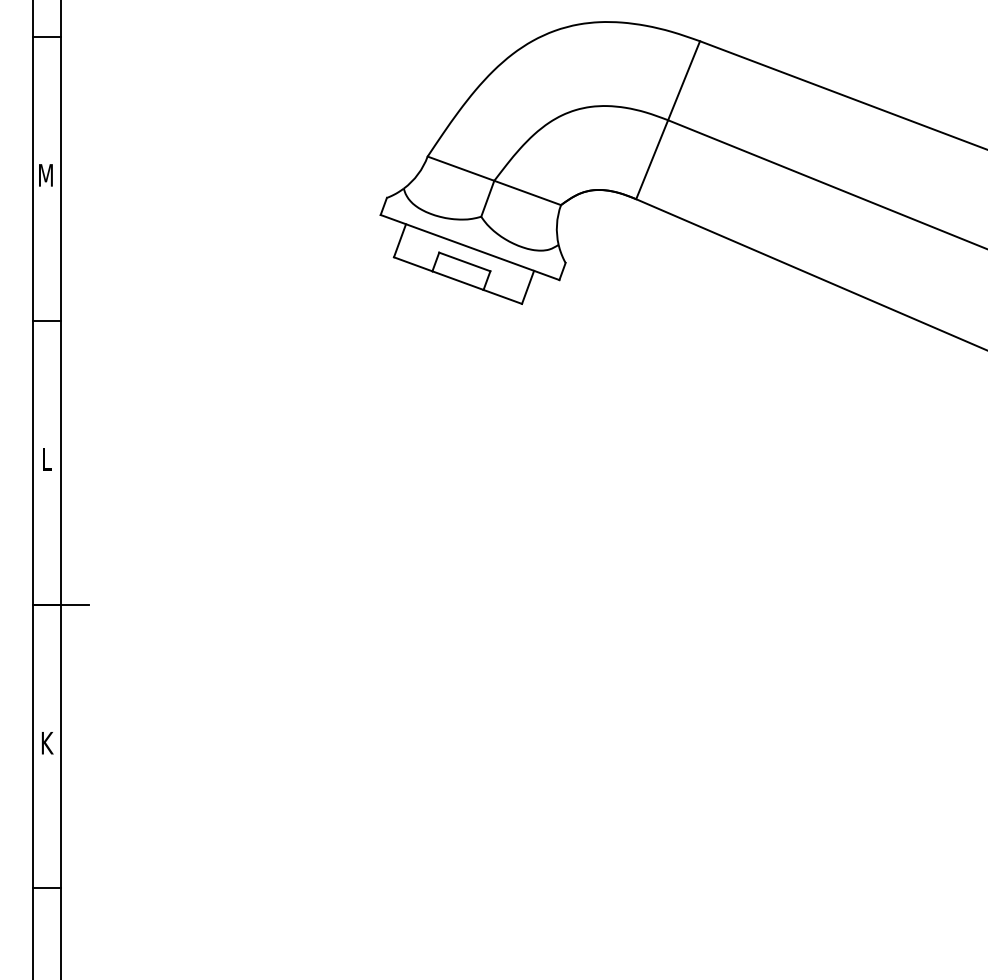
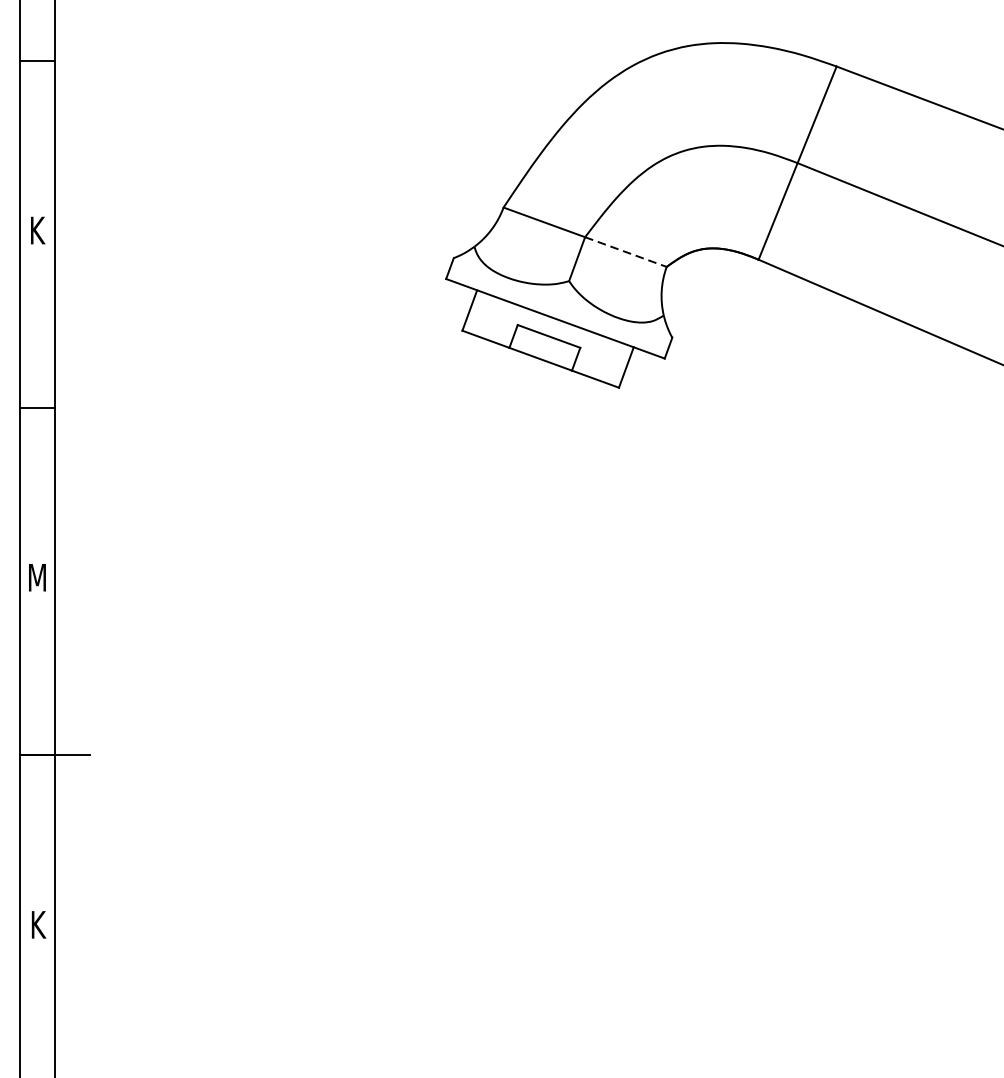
text: (45, 175) -> (36, 230), M -> K
line: (527, 192) -> (625, 251), solid -> dashed
text: (46, 459) -> (37, 577), L -> M

